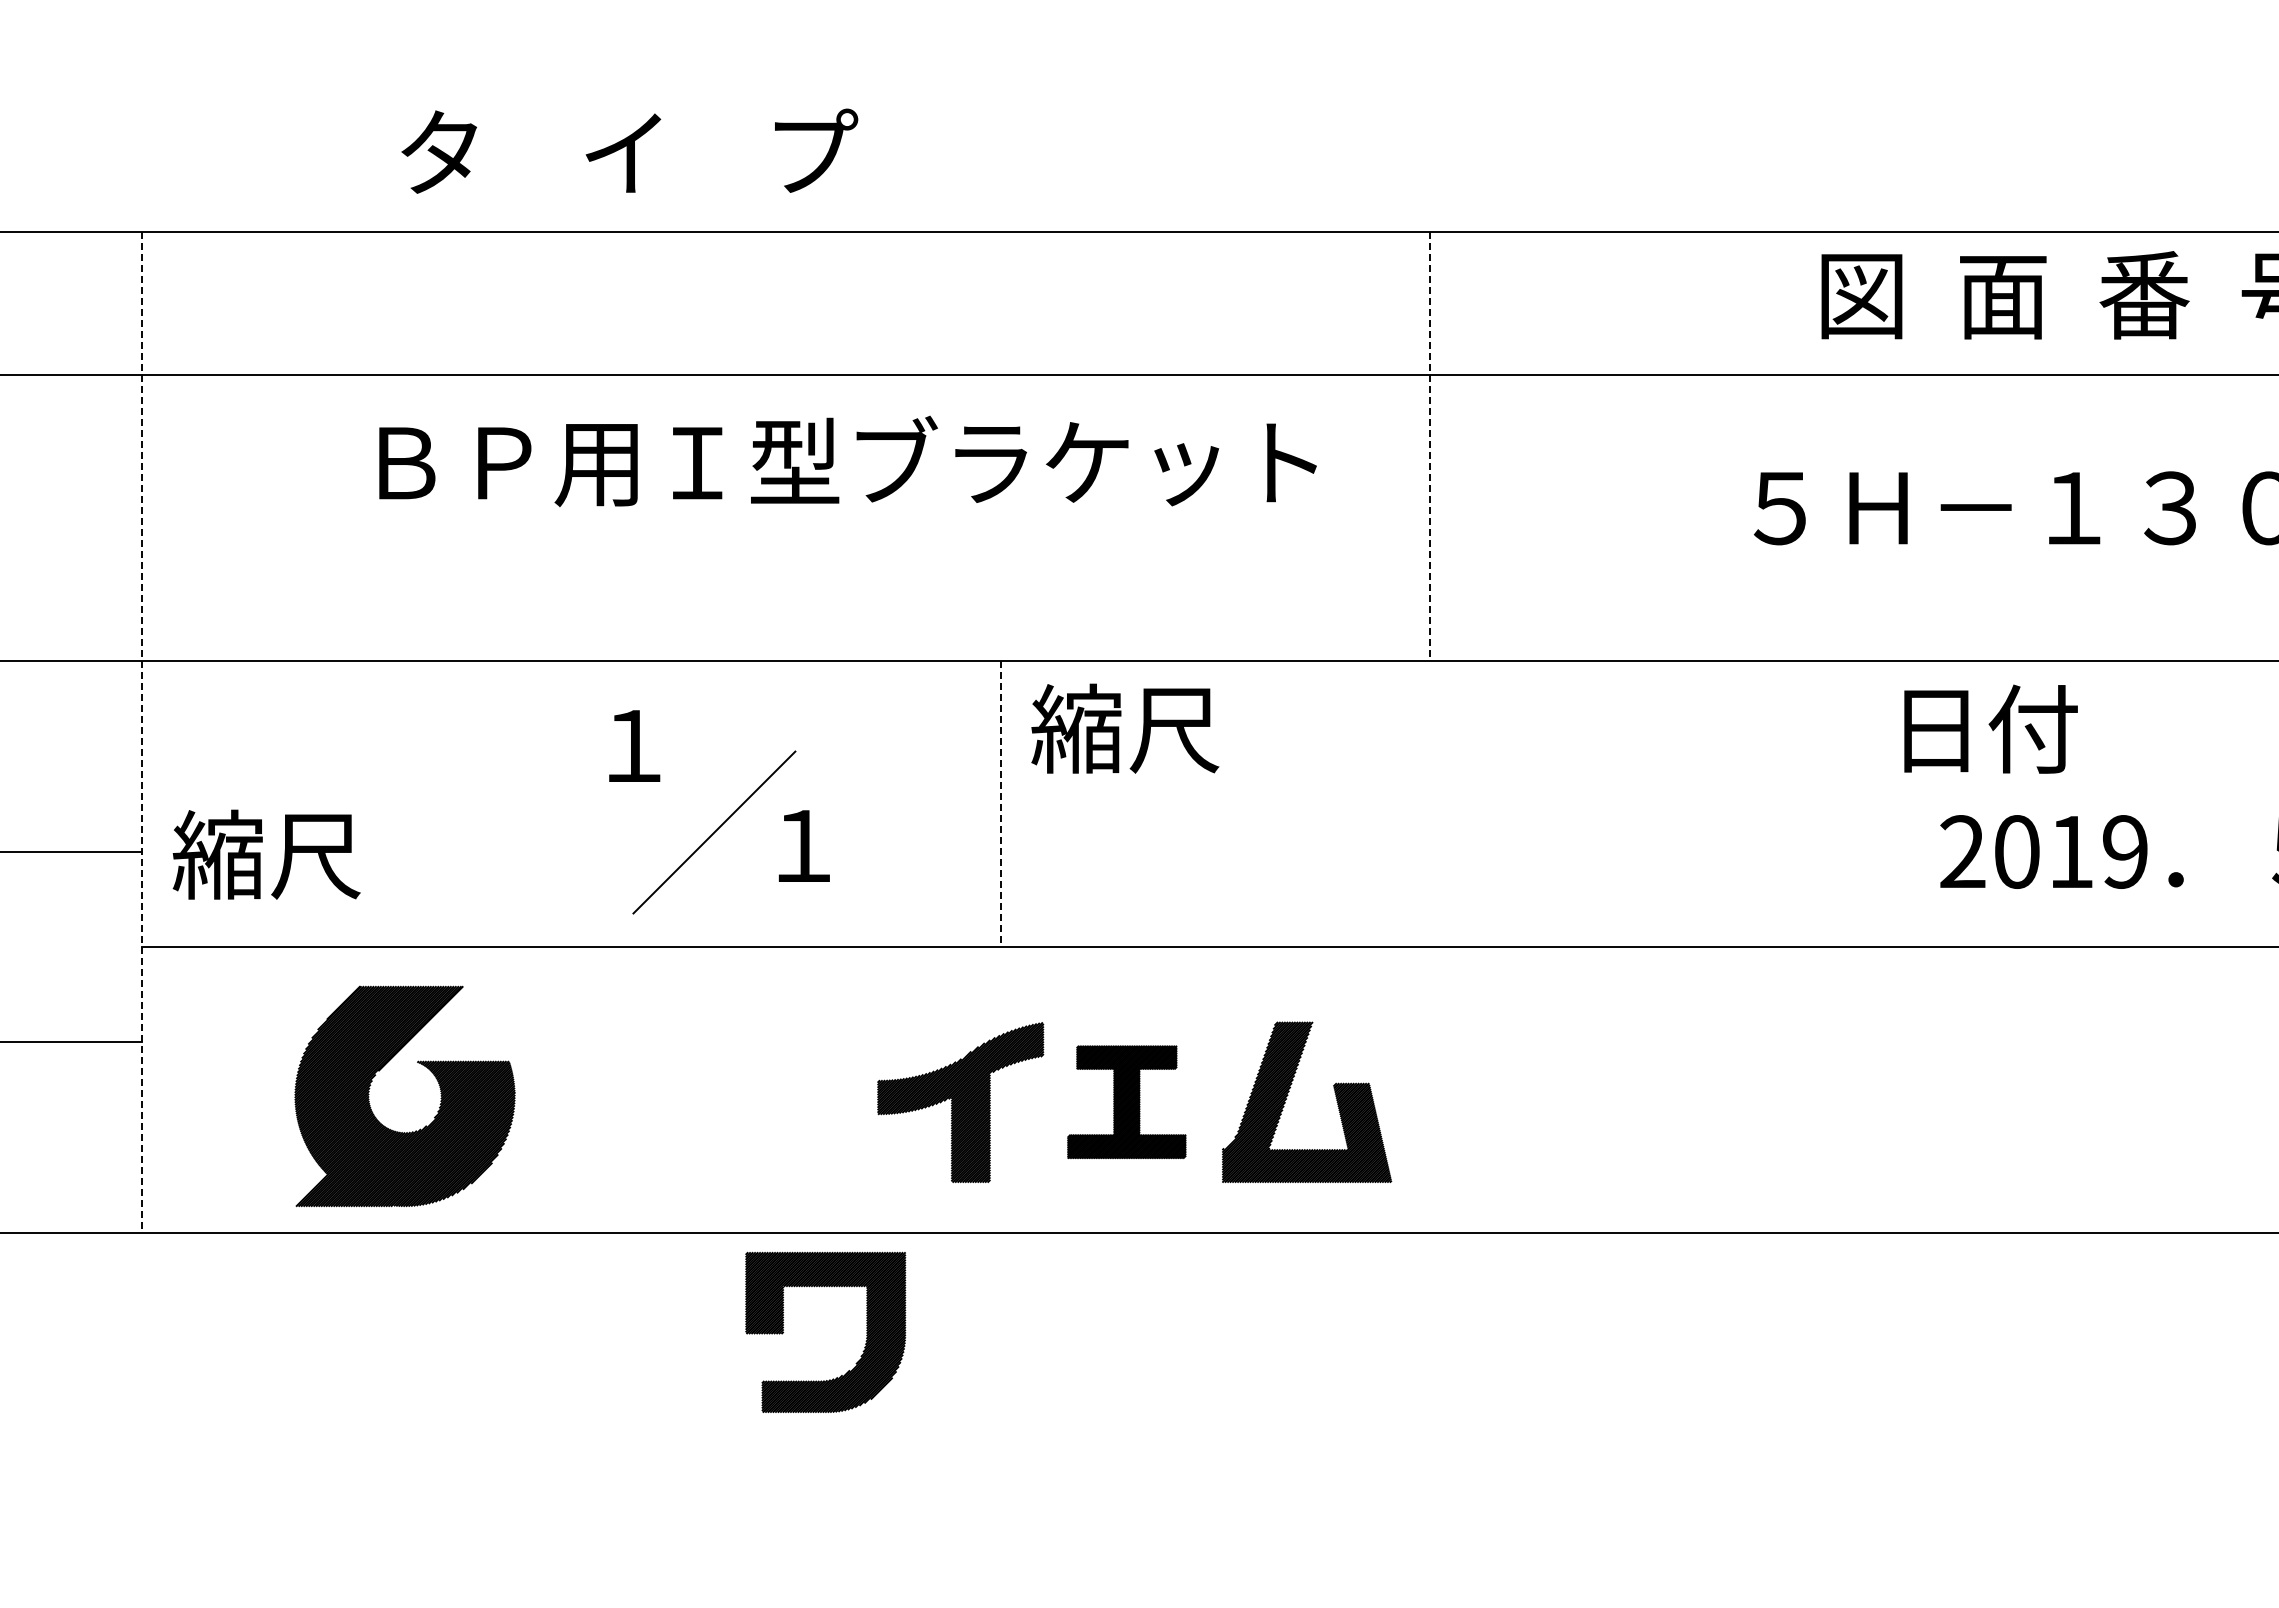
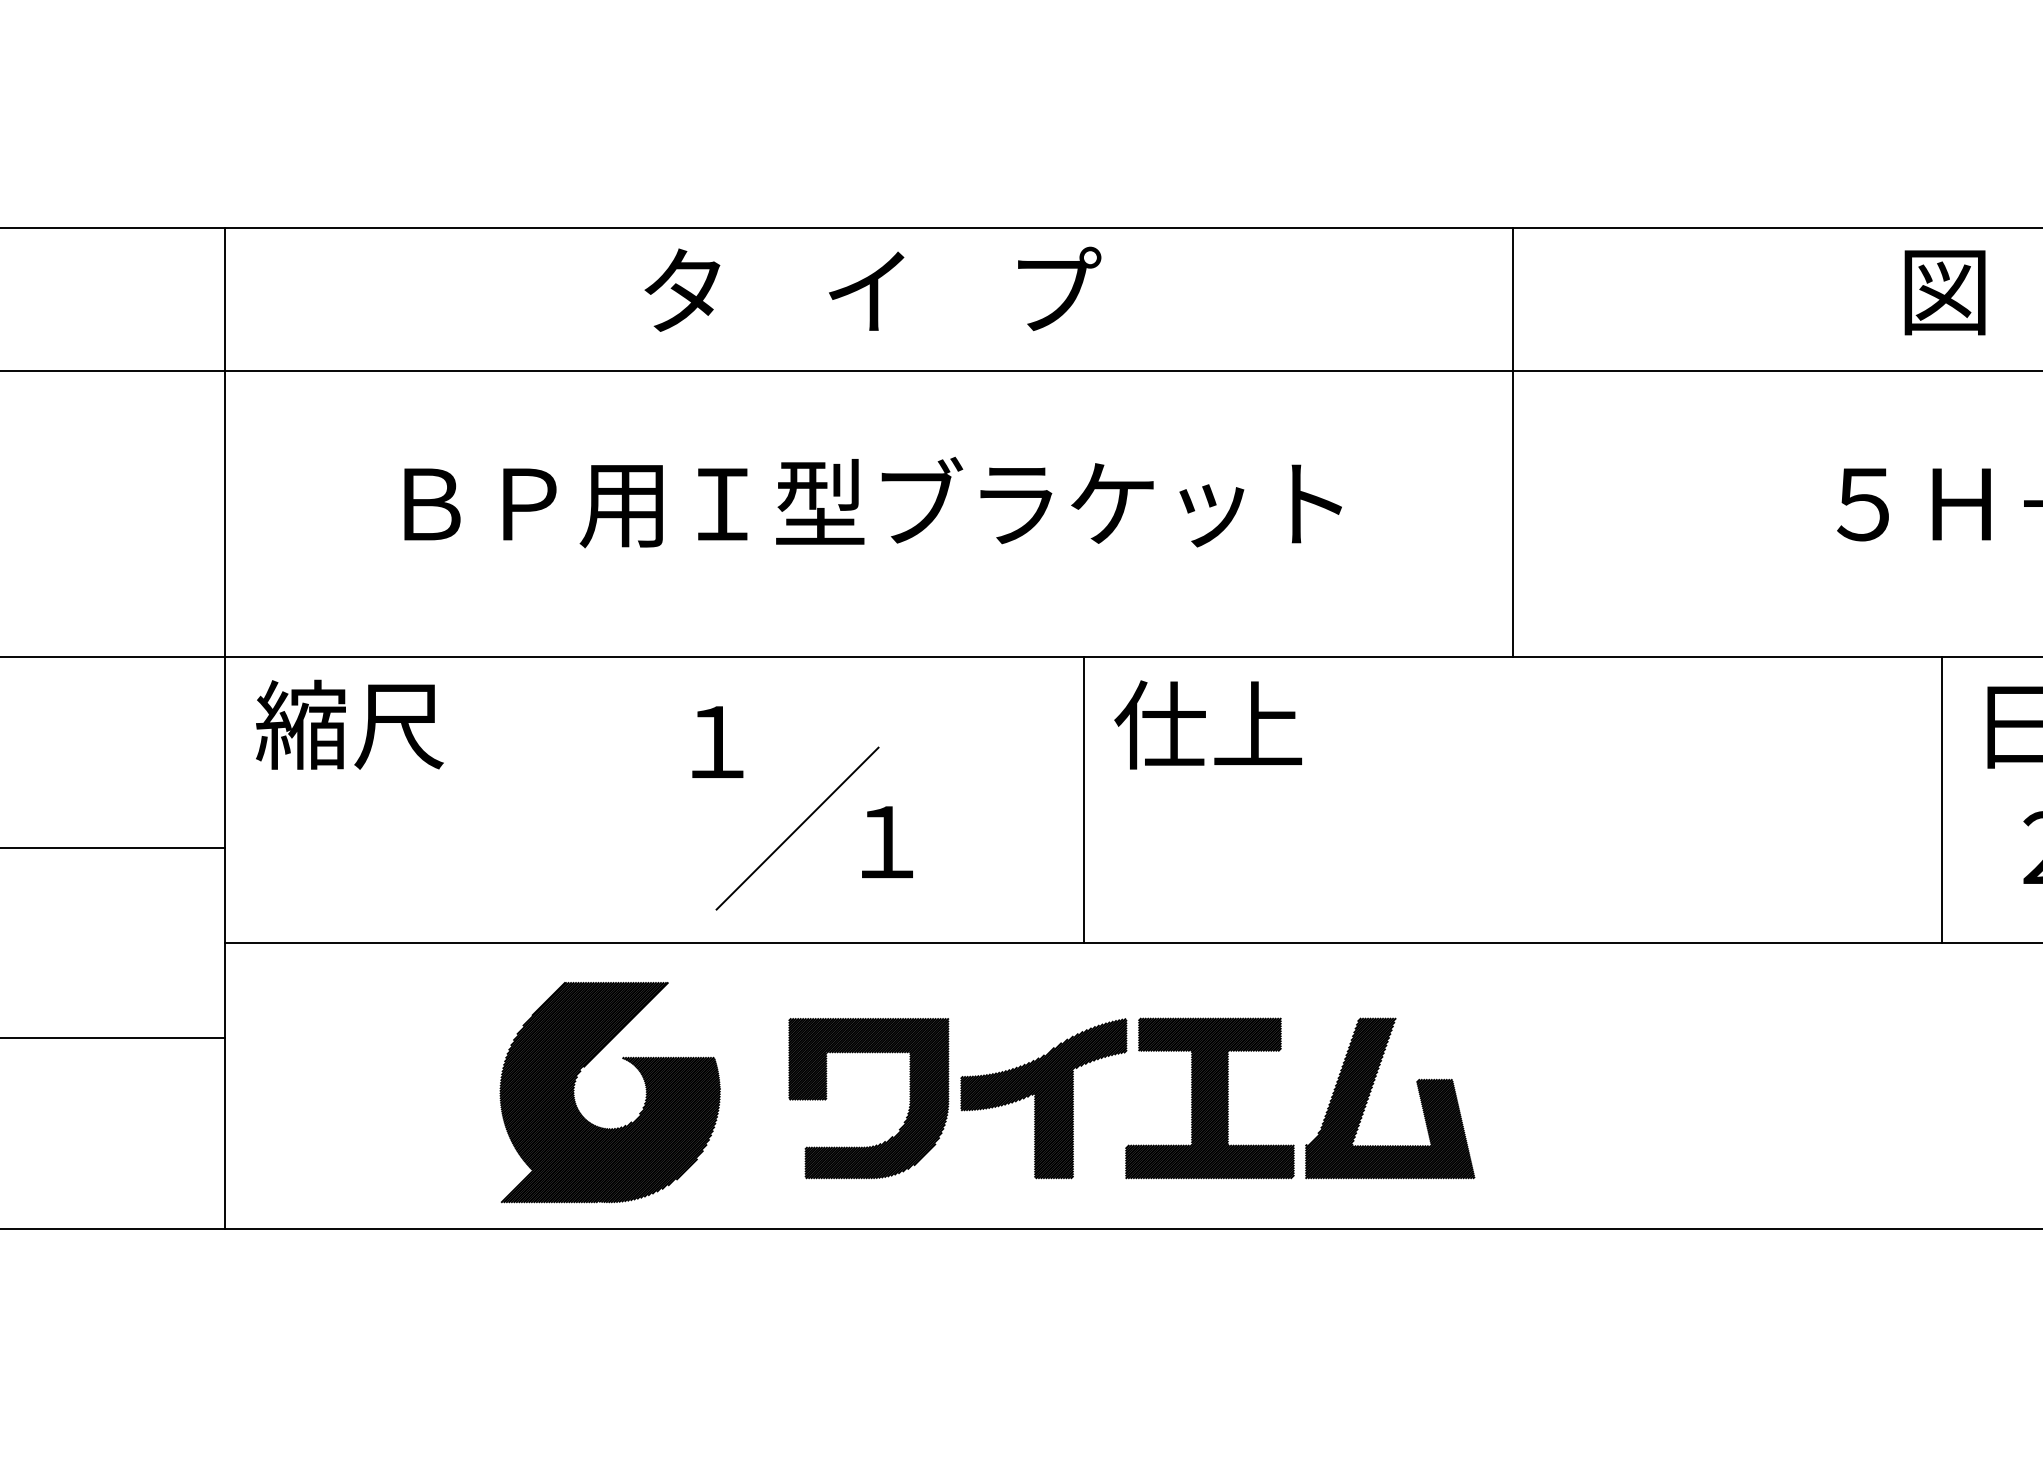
text: (629, 150) -> (872, 288), moved
line: (1429, 446) -> (1512, 442), dashed -> solid
text: (847, 461) -> (872, 502), moved
text: (1125, 728) -> (1208, 724), 縮尺 -> 仕上
line: (142, 732) -> (225, 728), dashed -> solid
line: (1859, 803) -> (1942, 799), added
line: (1000, 804) -> (1083, 800), dashed -> solid
text: (266, 854) -> (349, 724), moved
part: (376, 1075) -> (581, 1071), moved
part: (1126, 1101) -> (1209, 1097), size x1.43
part: (866, 1330) -> (909, 1096), moved

